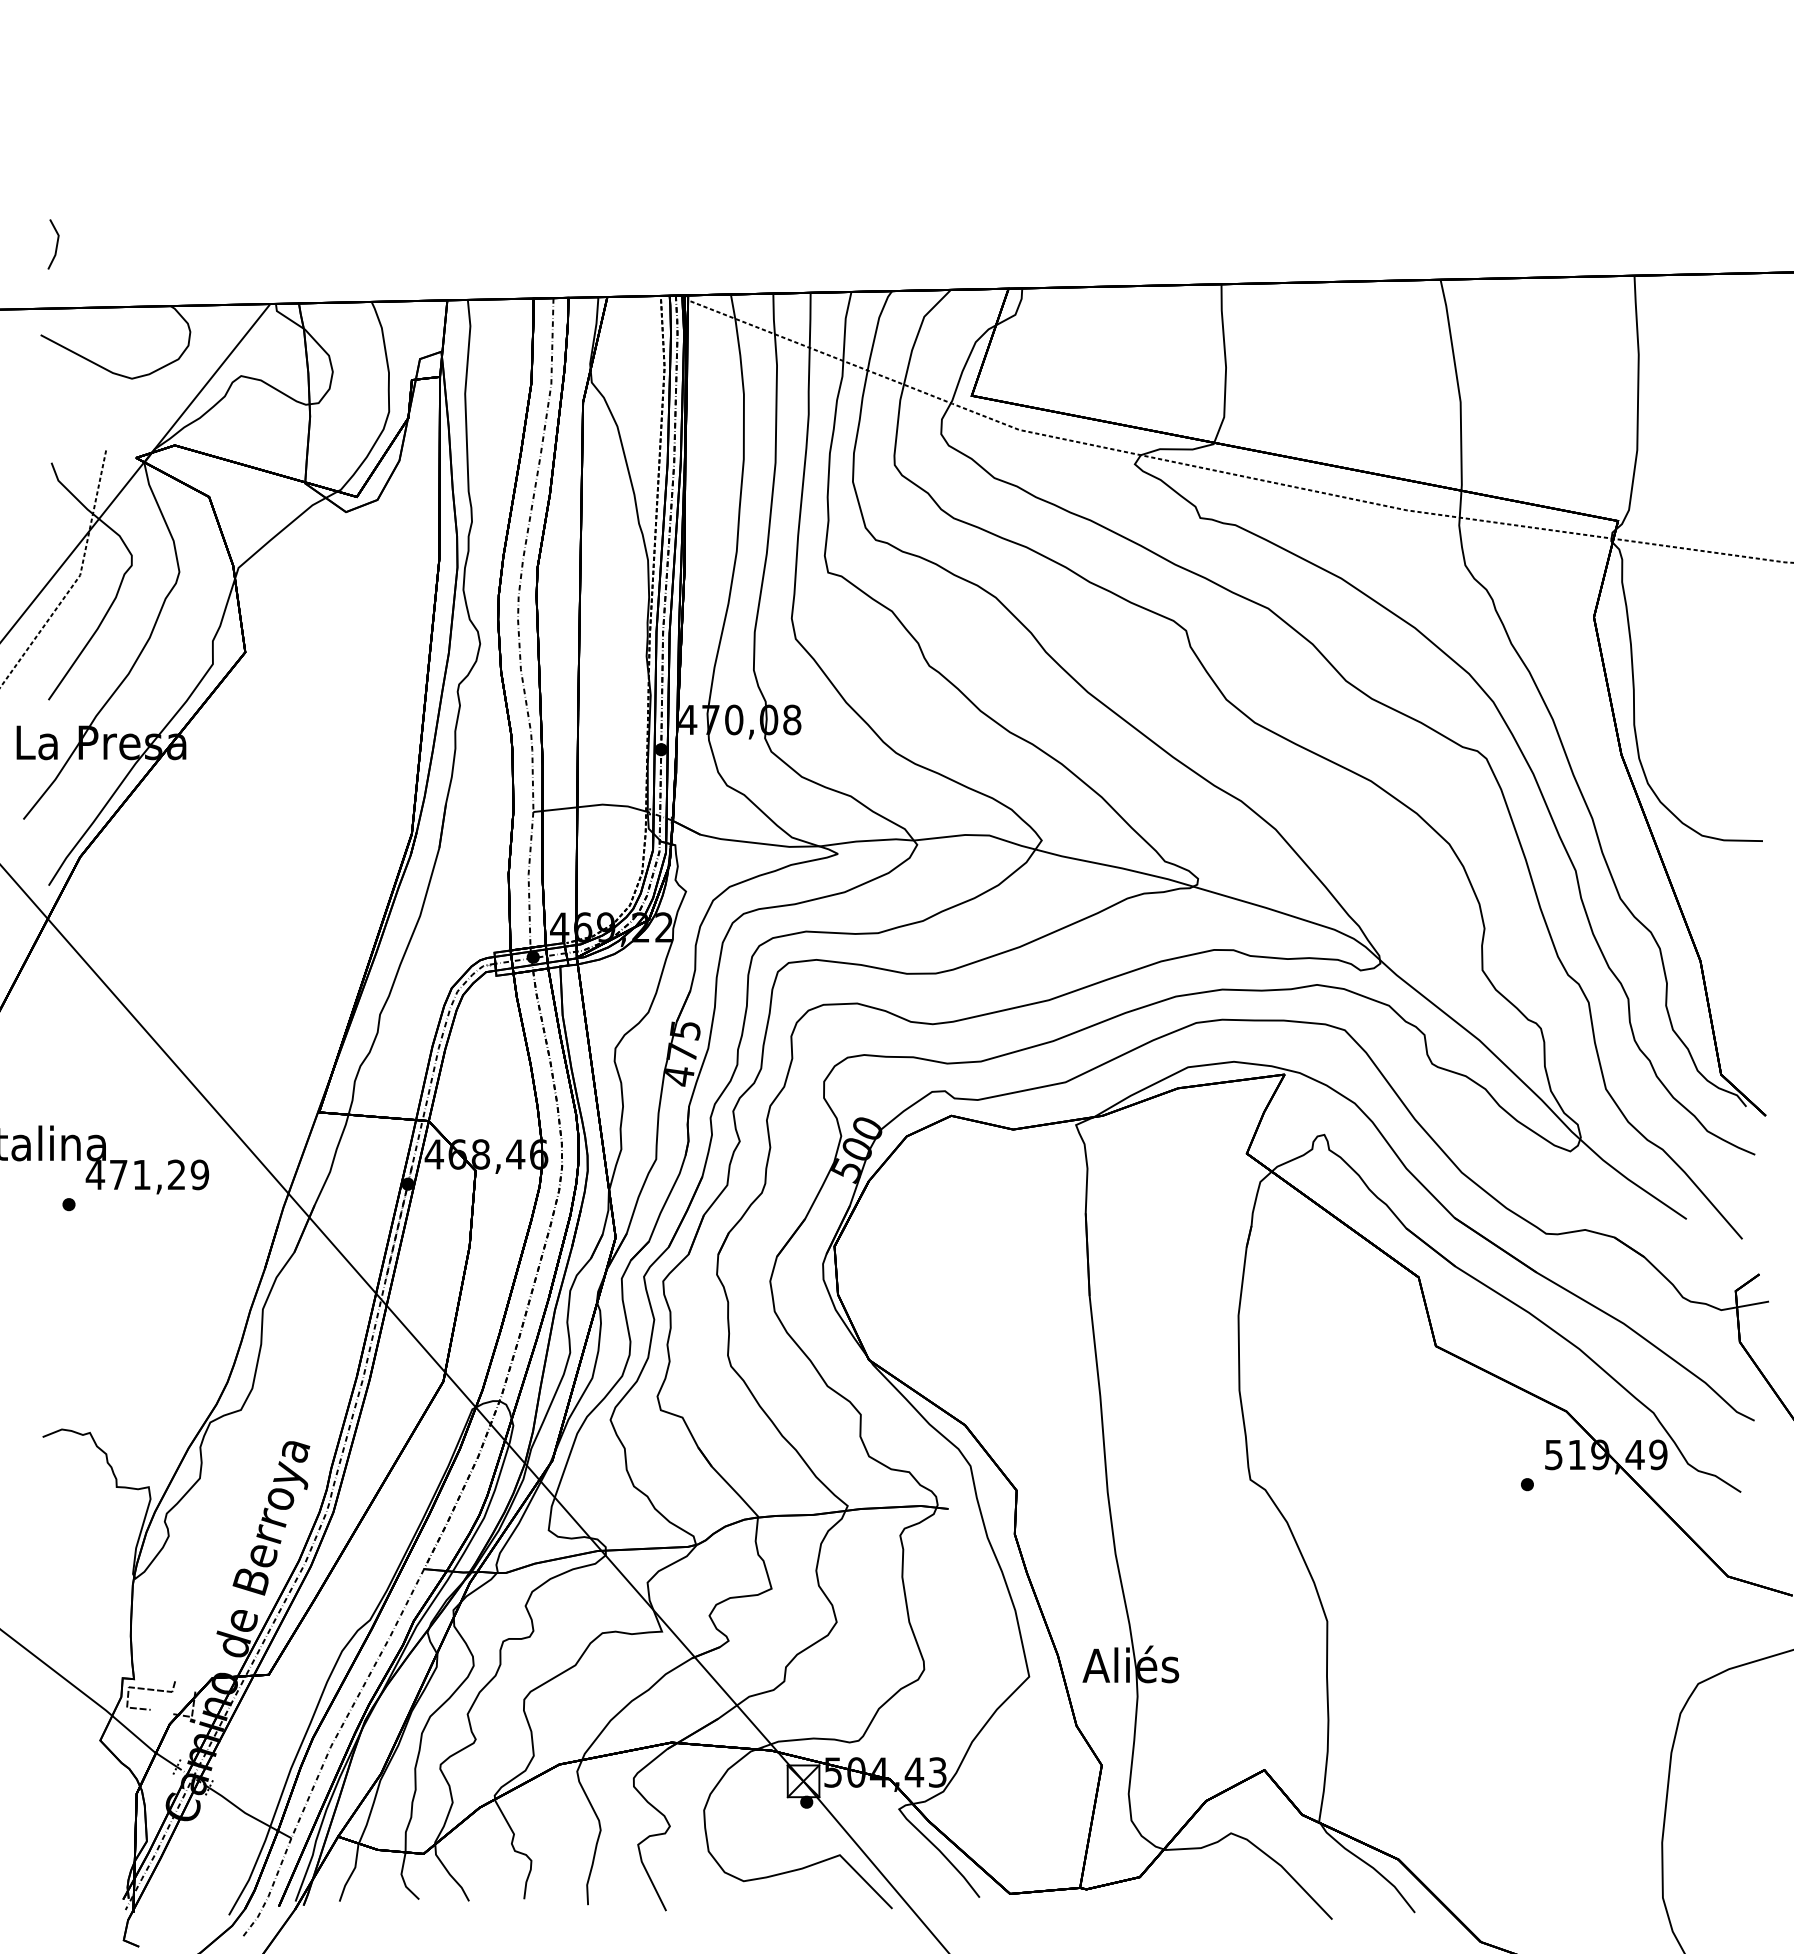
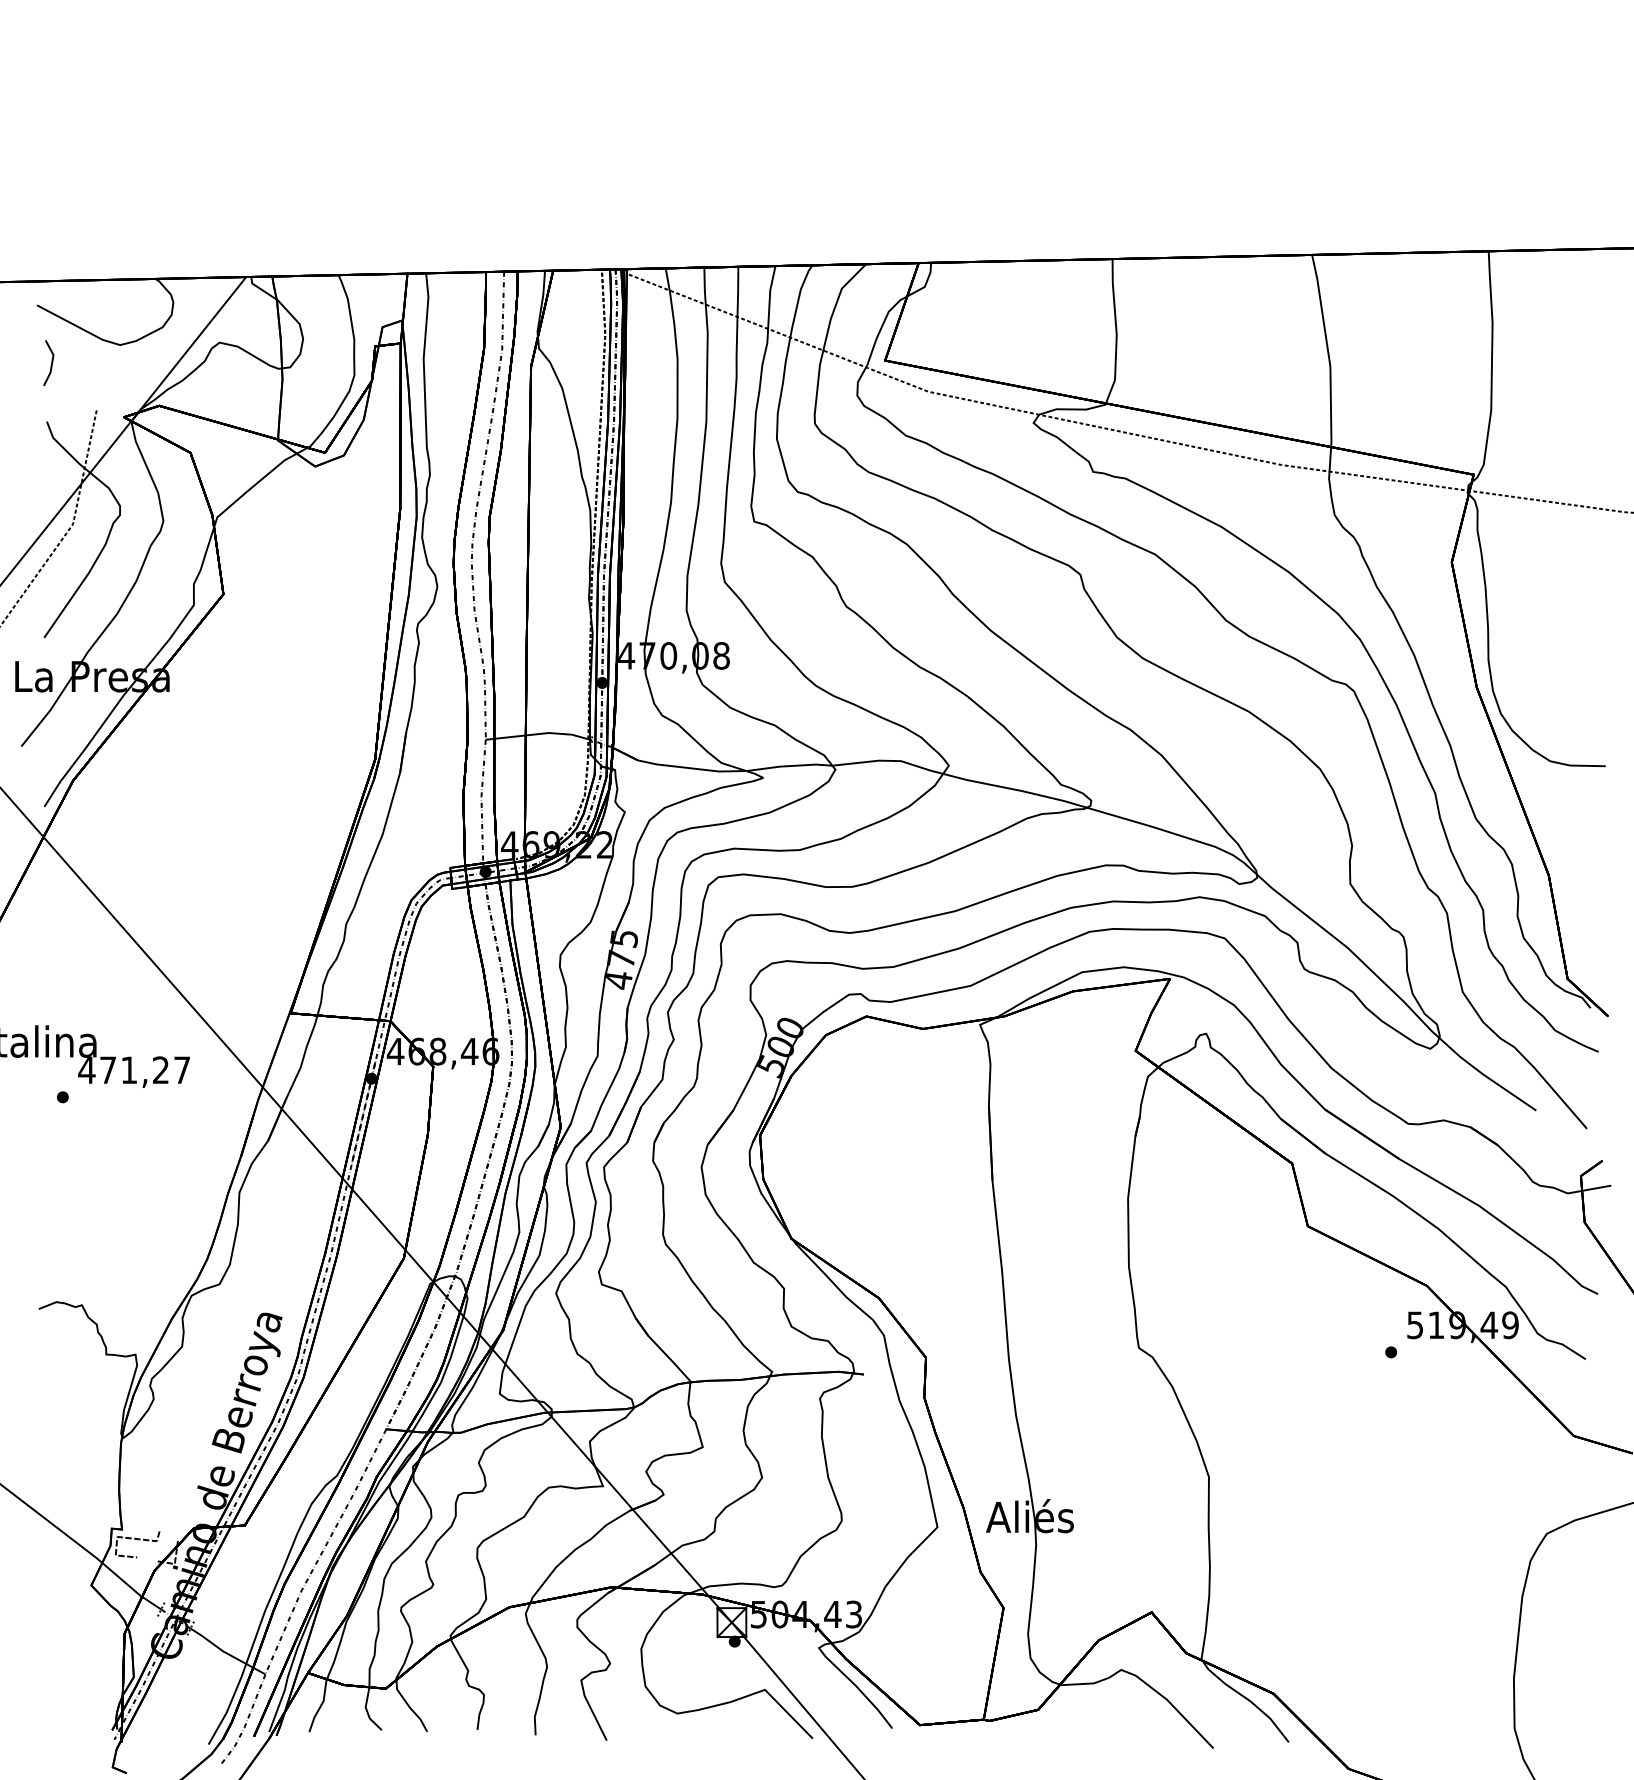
line: (56, 244) -> (51, 363), moved
text: (199, 1174) -> (181, 1069), 471,29 -> 471,27

